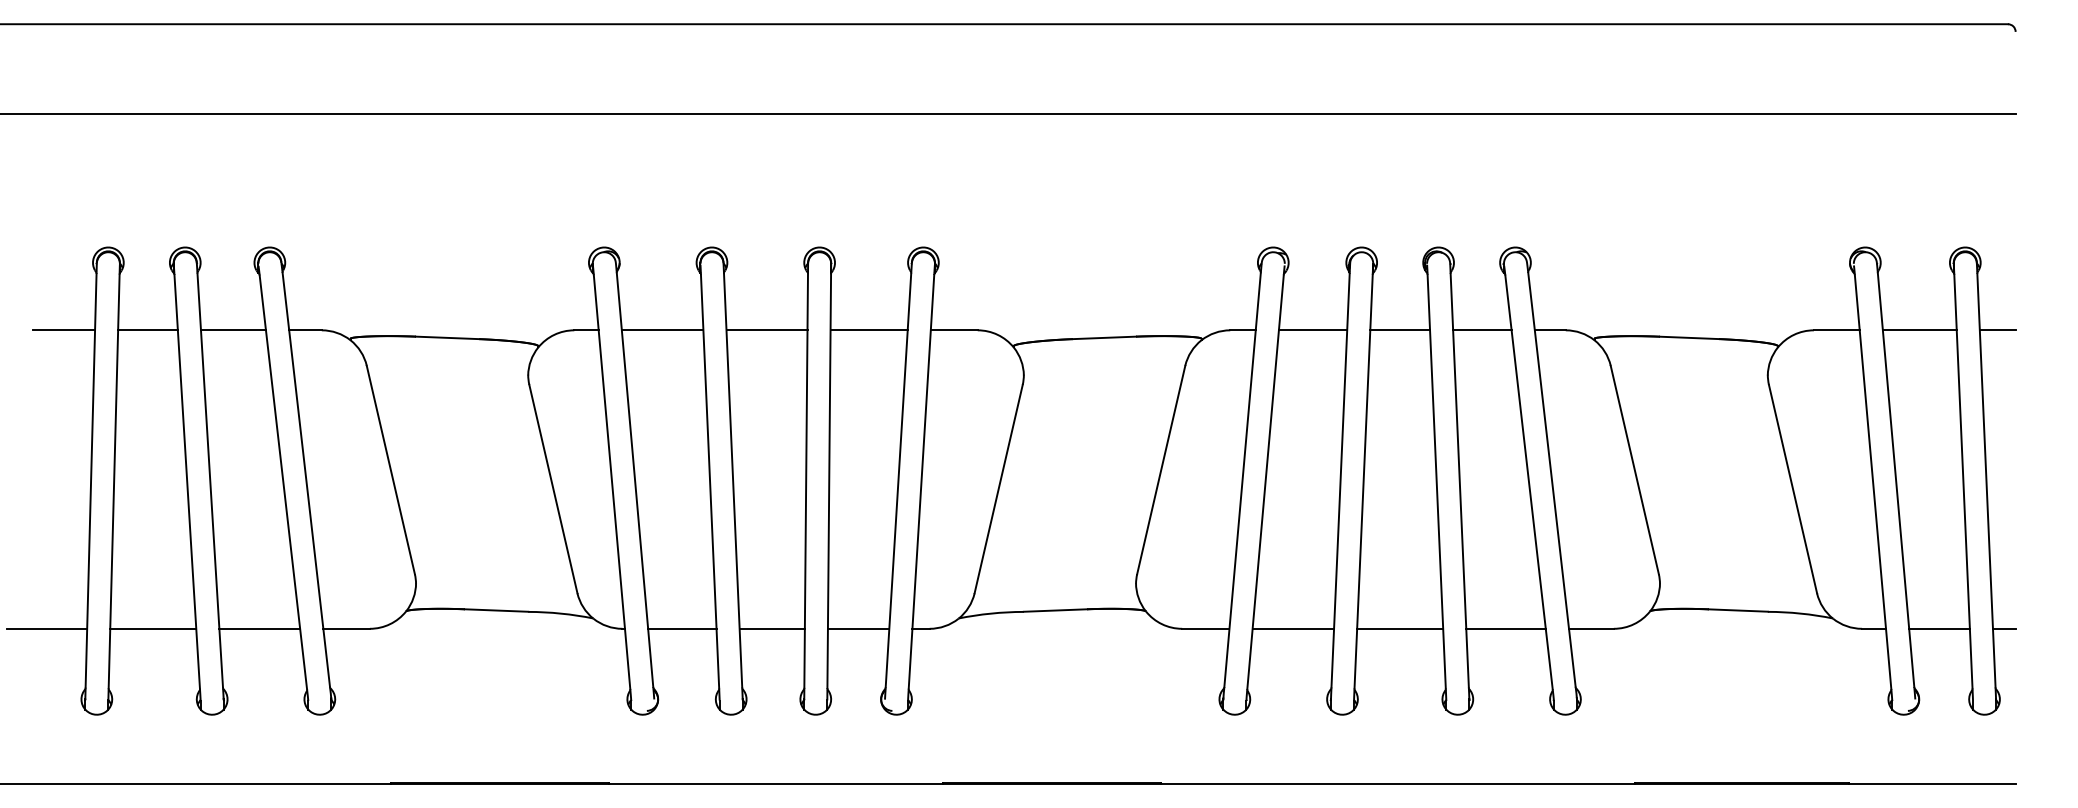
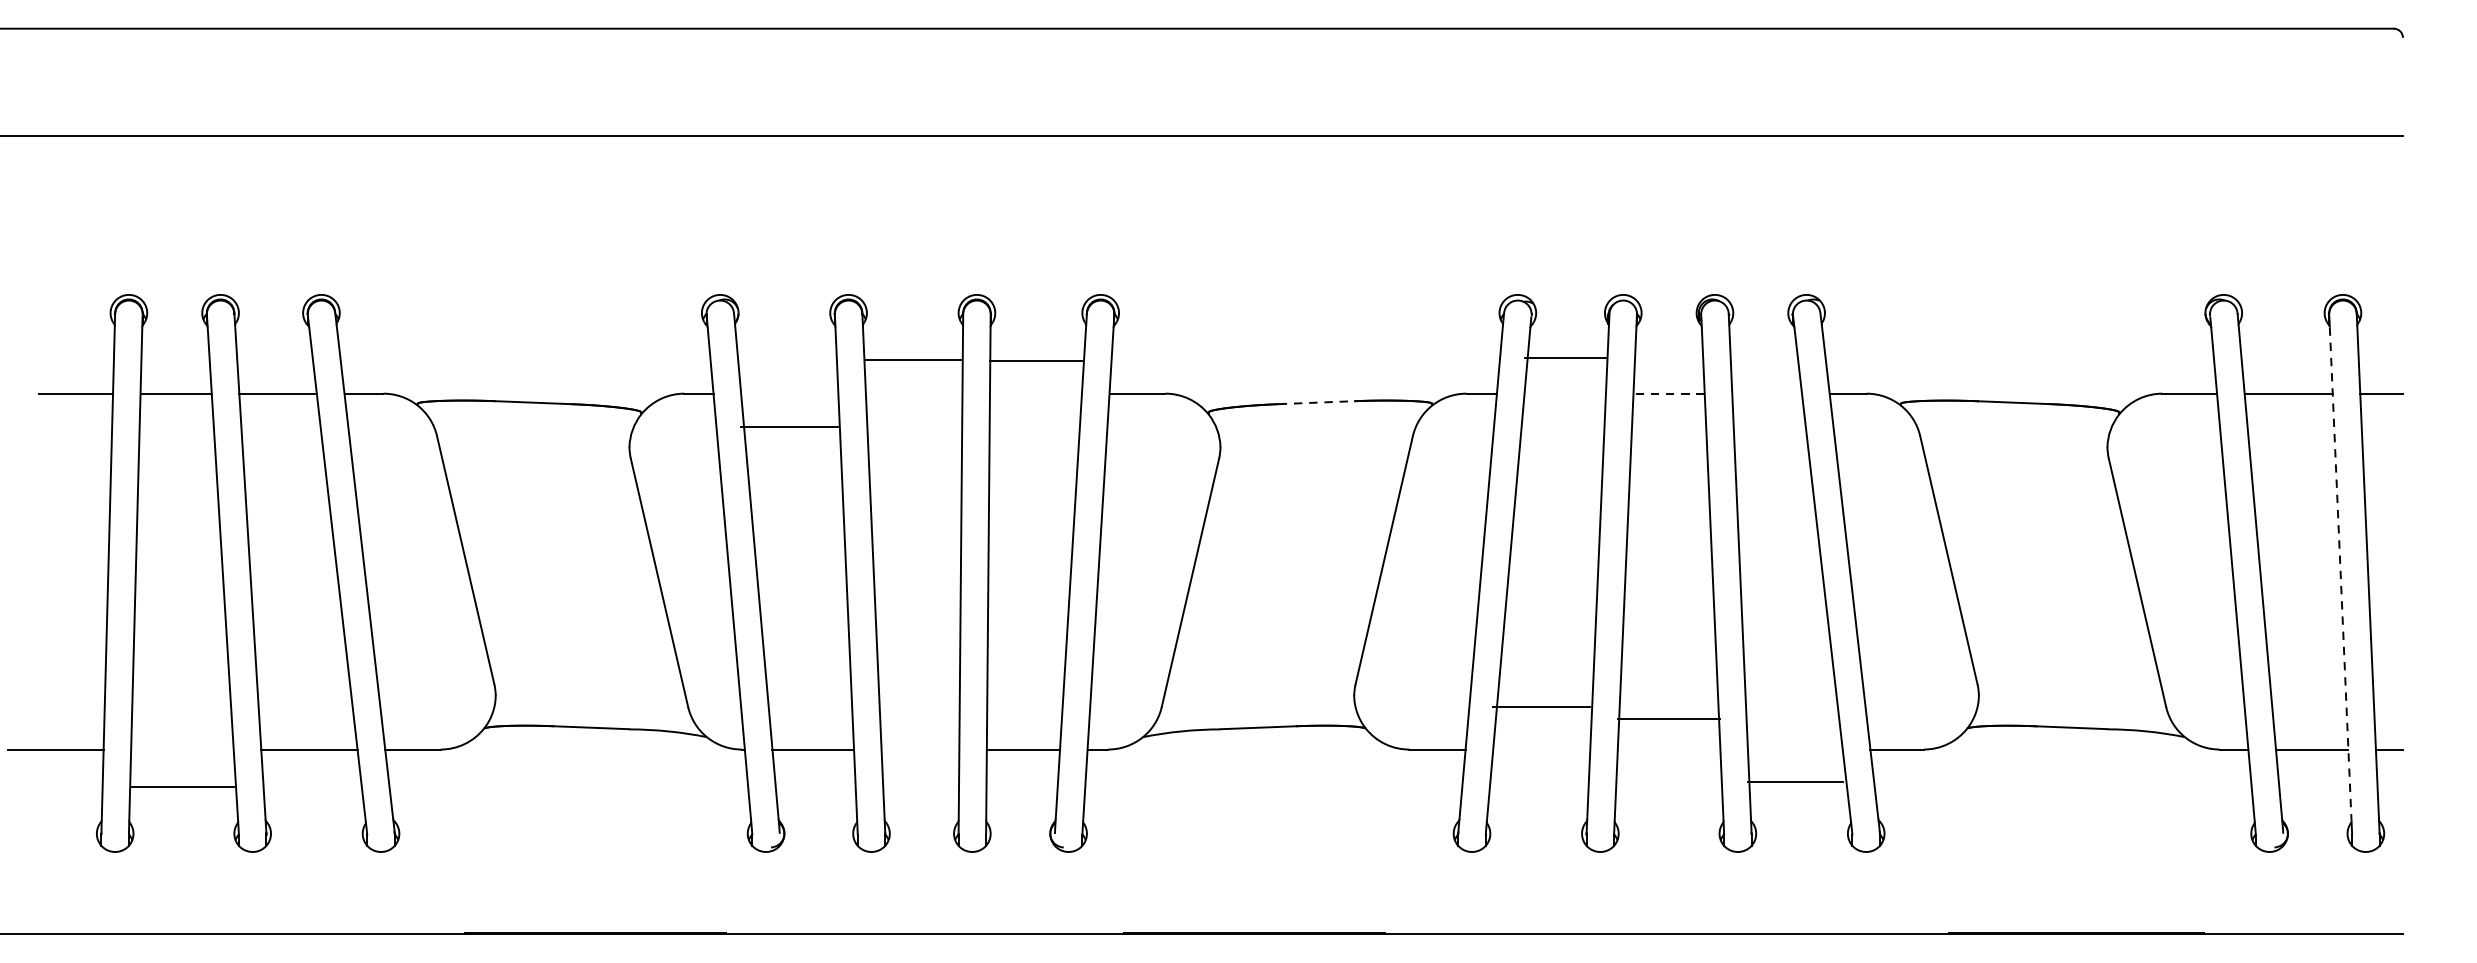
line: (662, 330) -> (789, 427), moved
line: (766, 330) -> (913, 360), moved
line: (868, 330) -> (1035, 361), moved
line: (1312, 330) -> (1564, 358), moved
line: (1400, 330) -> (1669, 393), solid -> dashed
line: (1482, 330) -> (1767, 393), removed
line: (1104, 337) -> (1316, 402), solid -> dashed
line: (1963, 482) -> (2340, 575), solid -> dashed
line: (153, 628) -> (182, 786), moved
line: (771, 628) -> (919, 749), removed
line: (1293, 628) -> (1541, 706), moved
line: (1400, 628) -> (1669, 718), moved
line: (1505, 628) -> (1794, 781), moved

